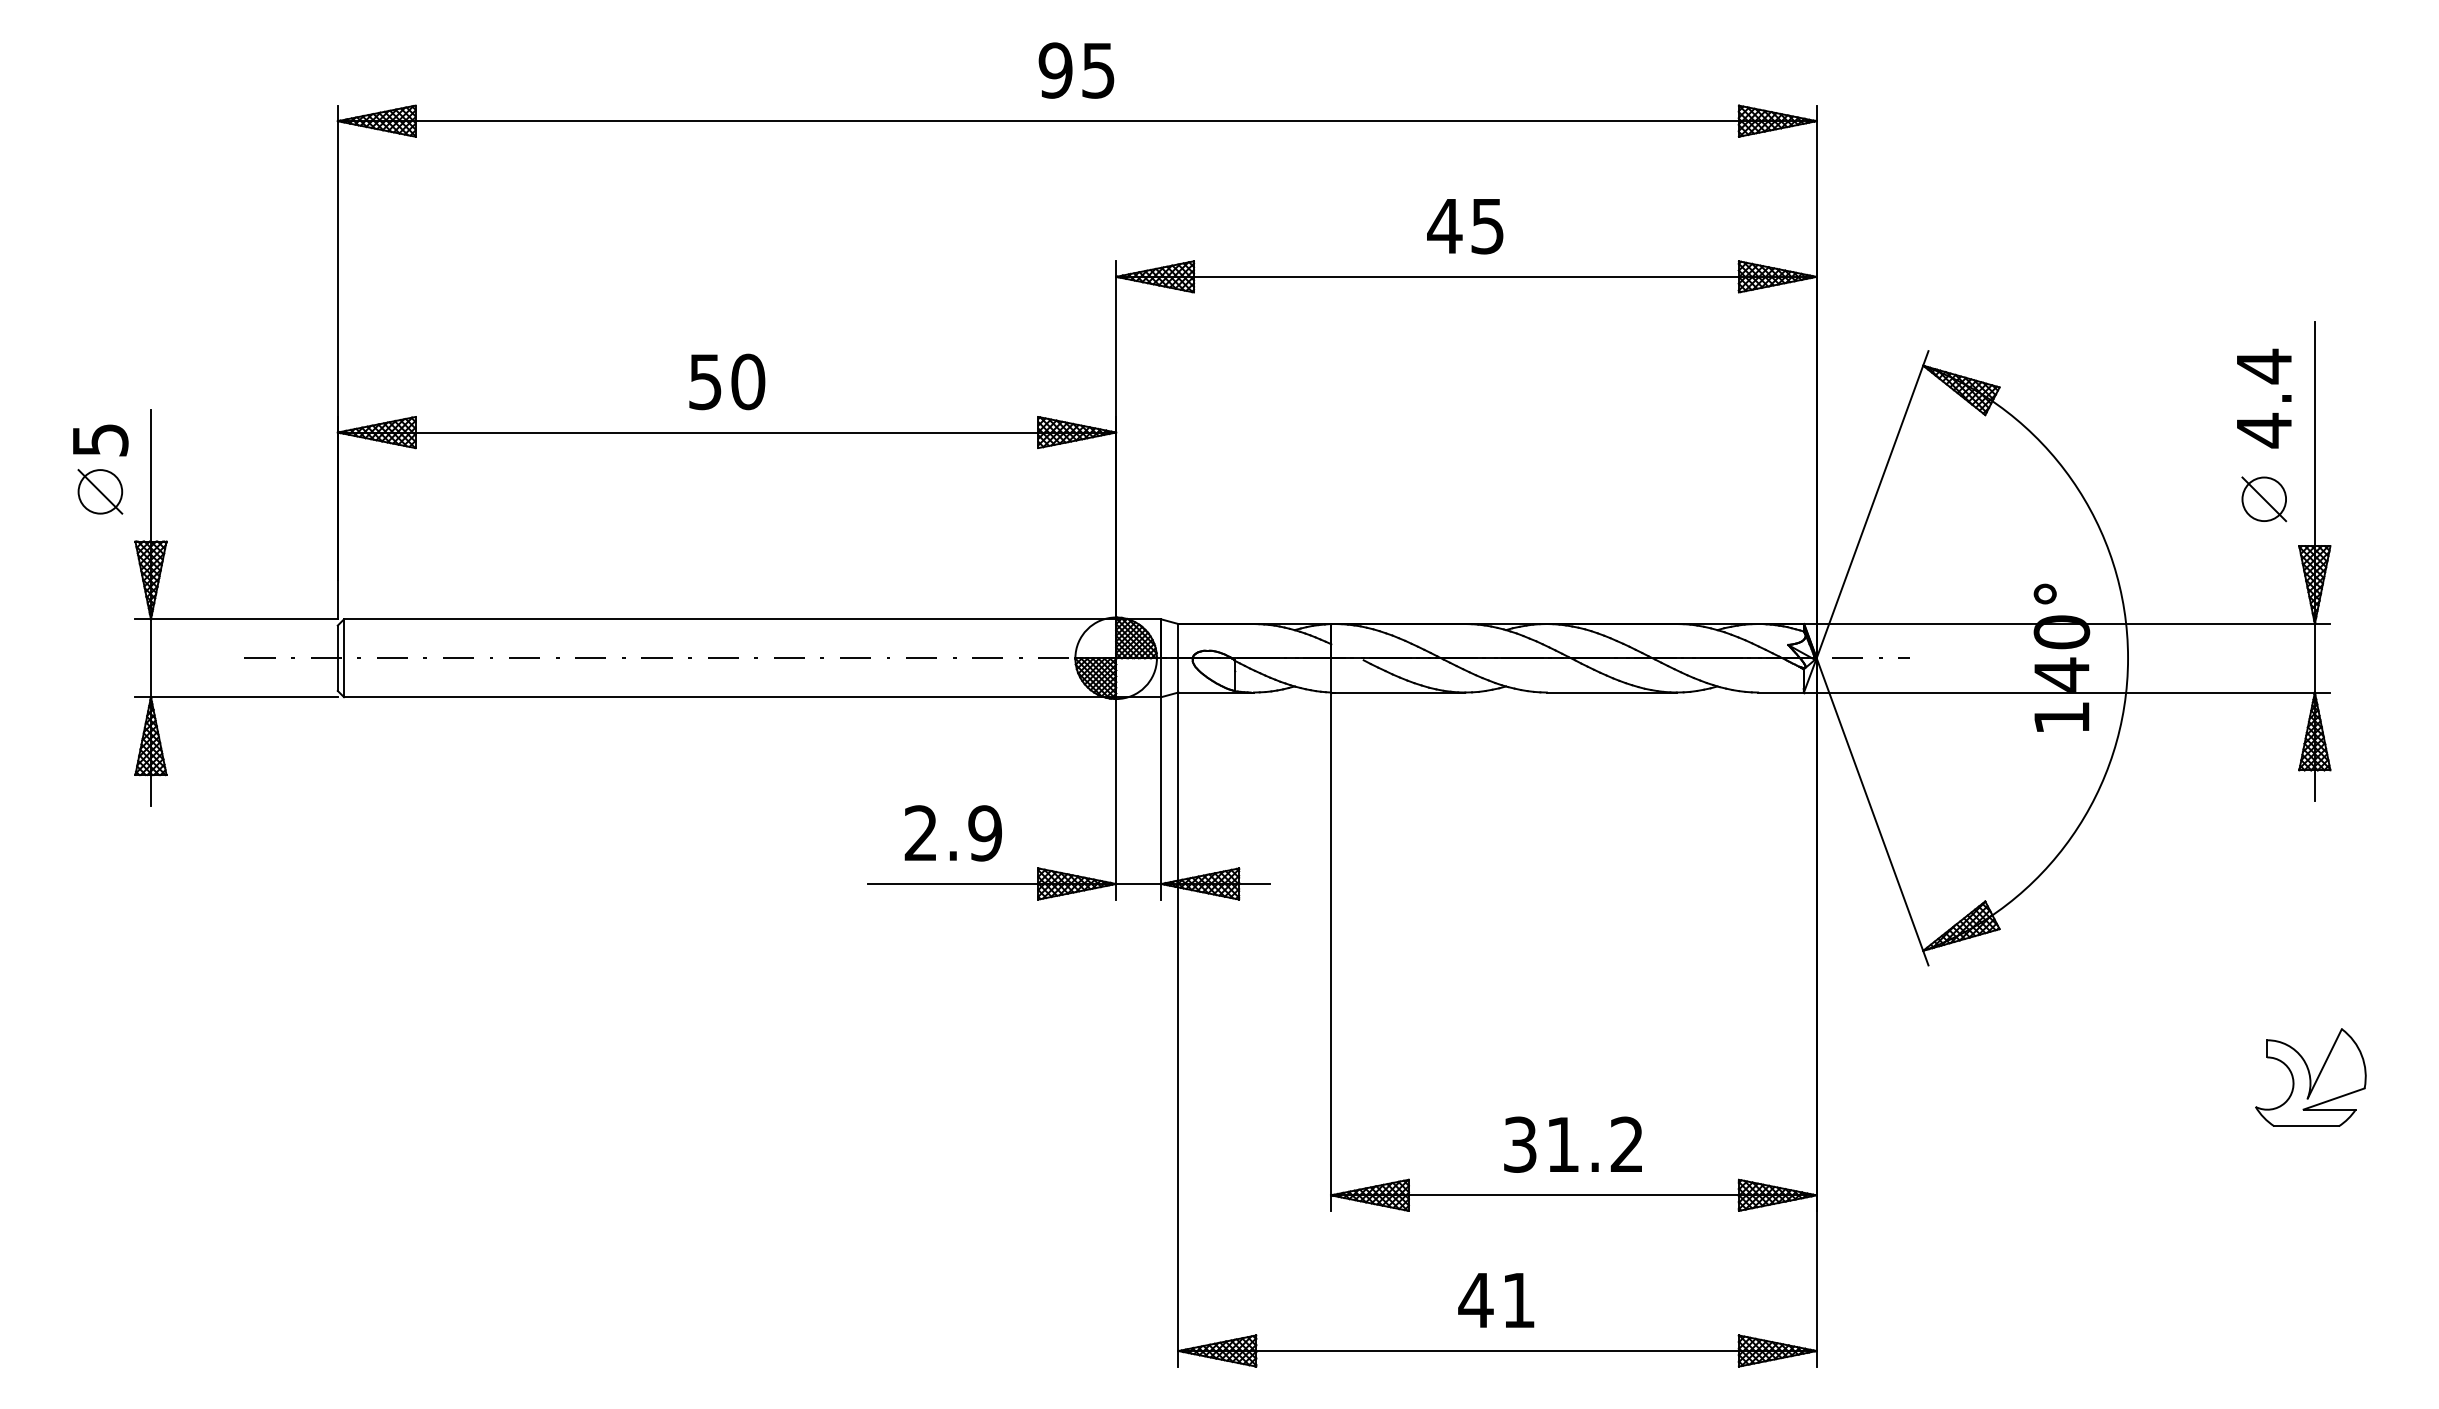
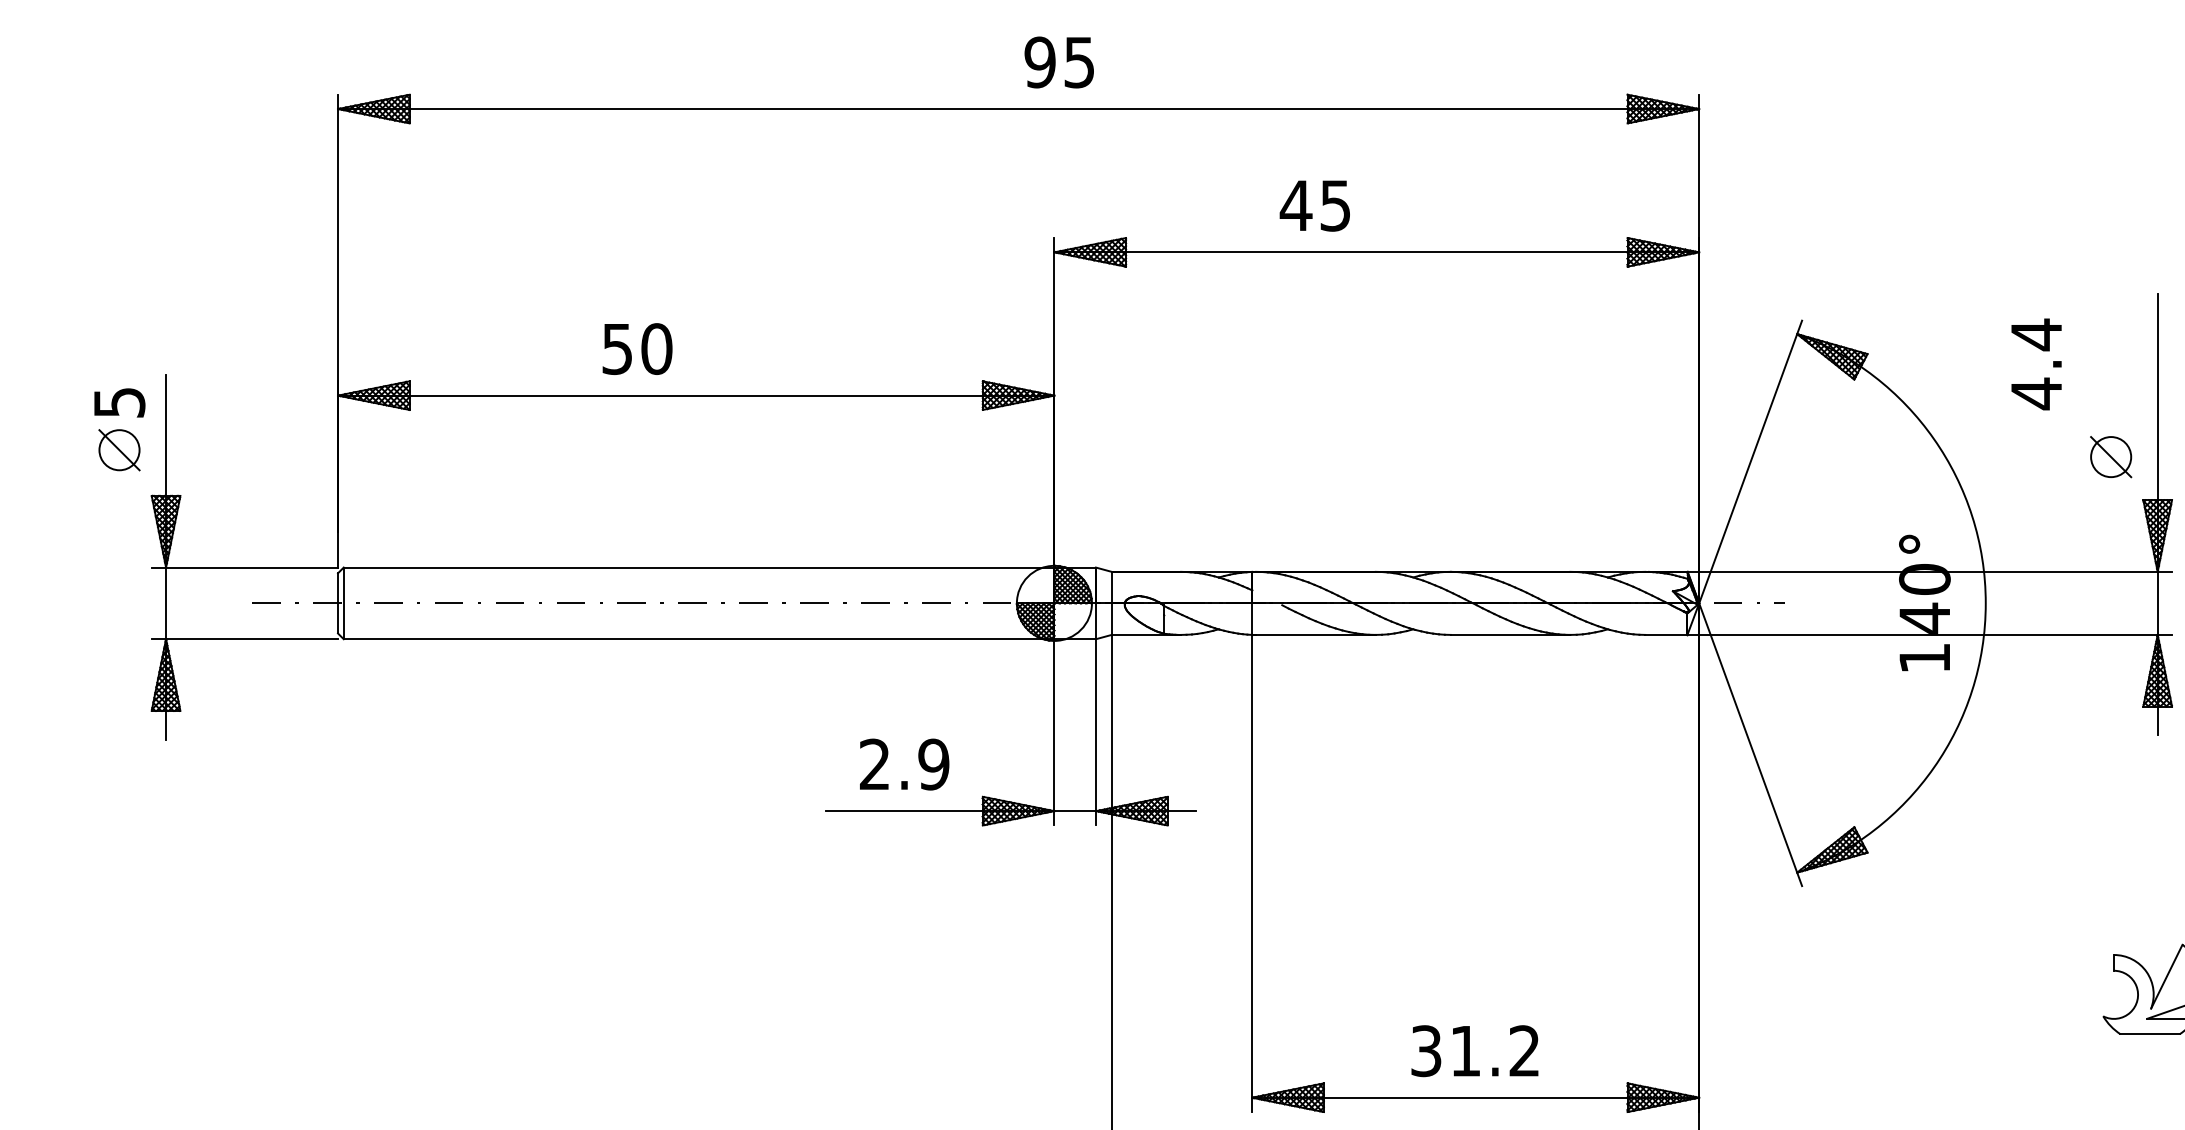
text: (1076, 70) -> (1059, 62), moved
text: (1465, 226) -> (1315, 205), moved
text: (727, 381) -> (637, 348), moved
text: (2264, 398) -> (2036, 364), moved

